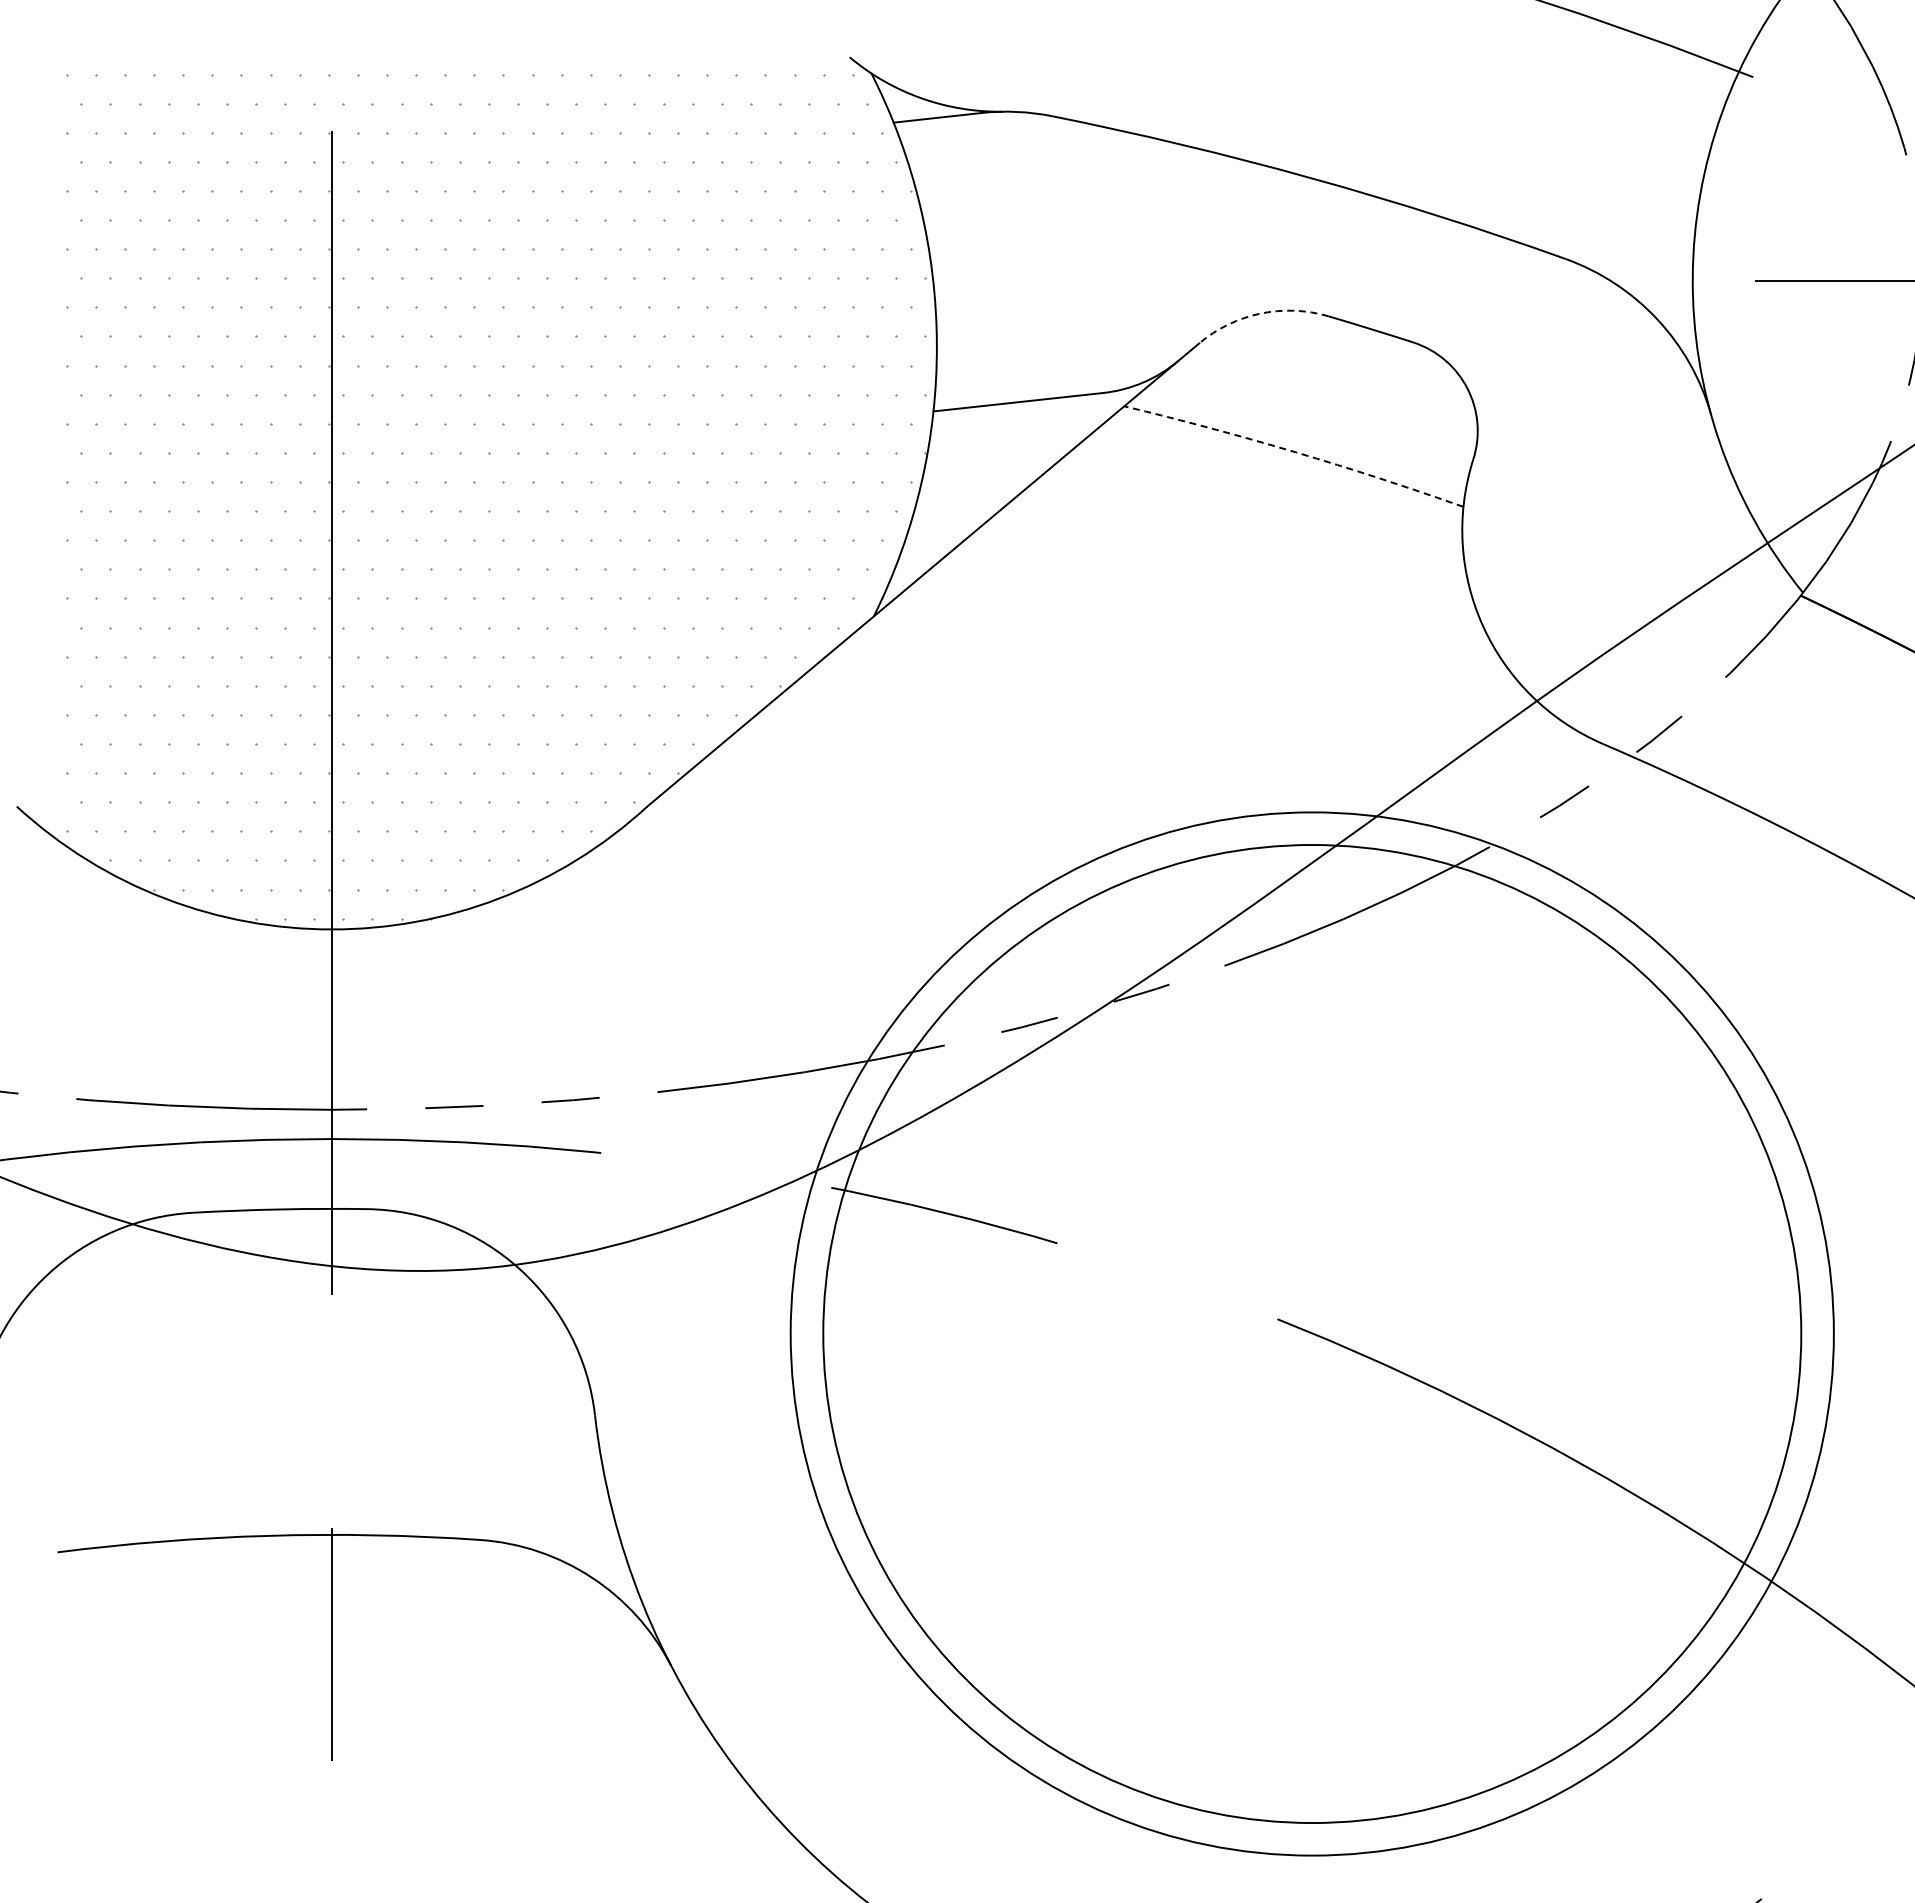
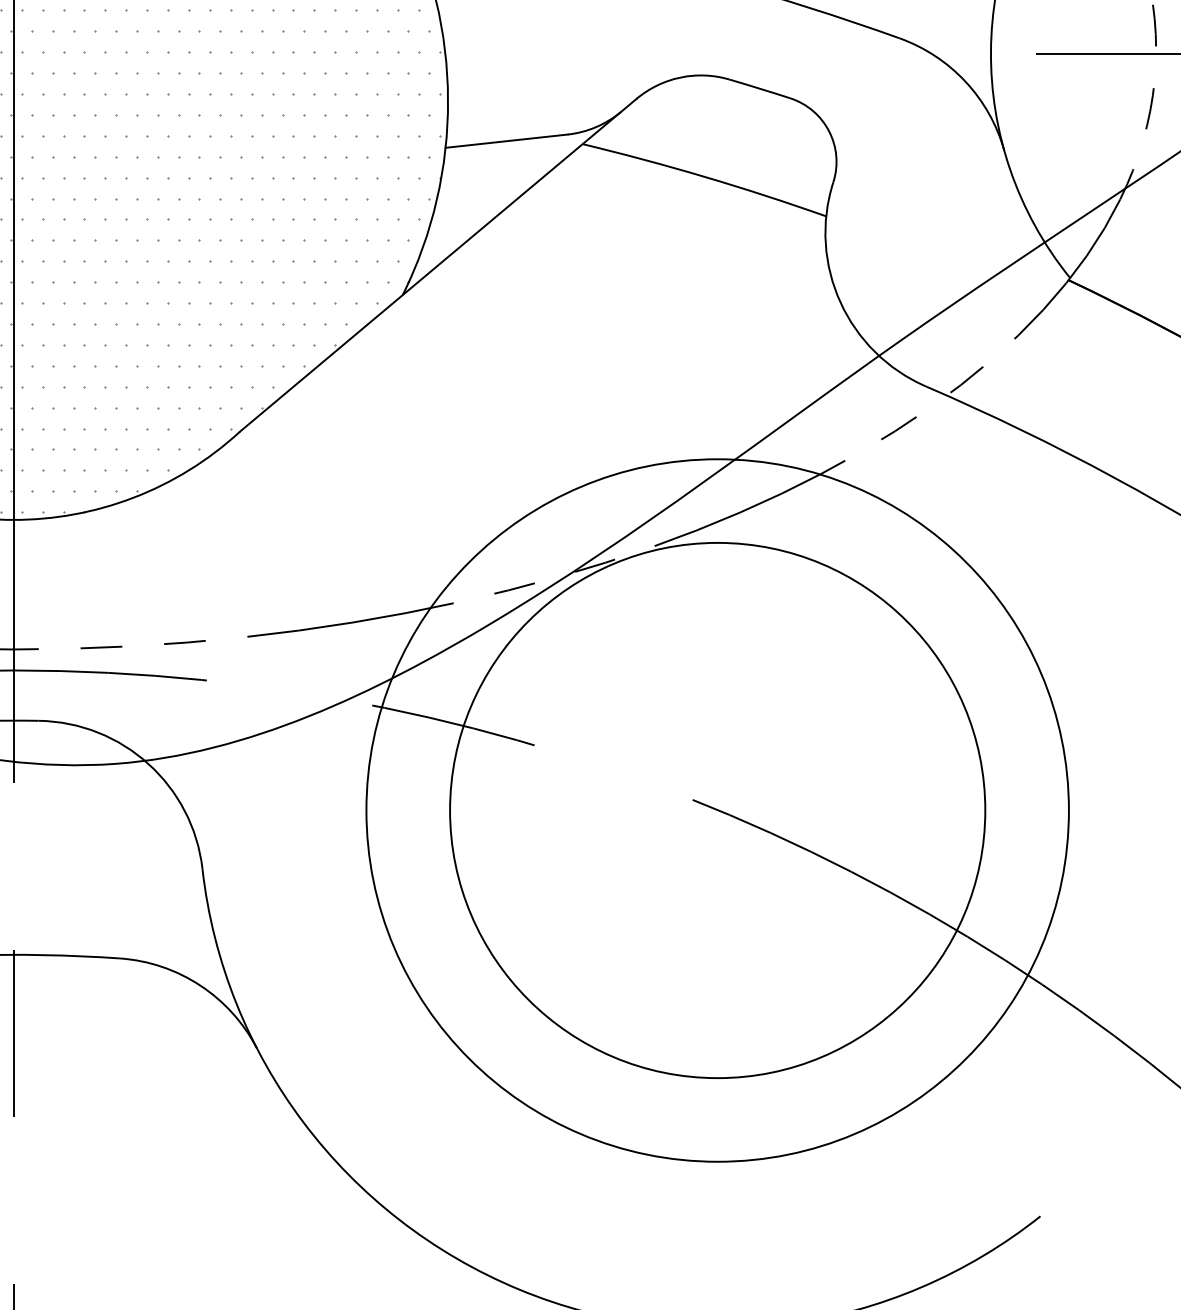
arc: (1260, 313) -> (680, 77), dashed -> solid
arc: (1295, 452) -> (705, 177), dashed -> solid
circle: (1311, 1333) -> (717, 810), size x0.71

